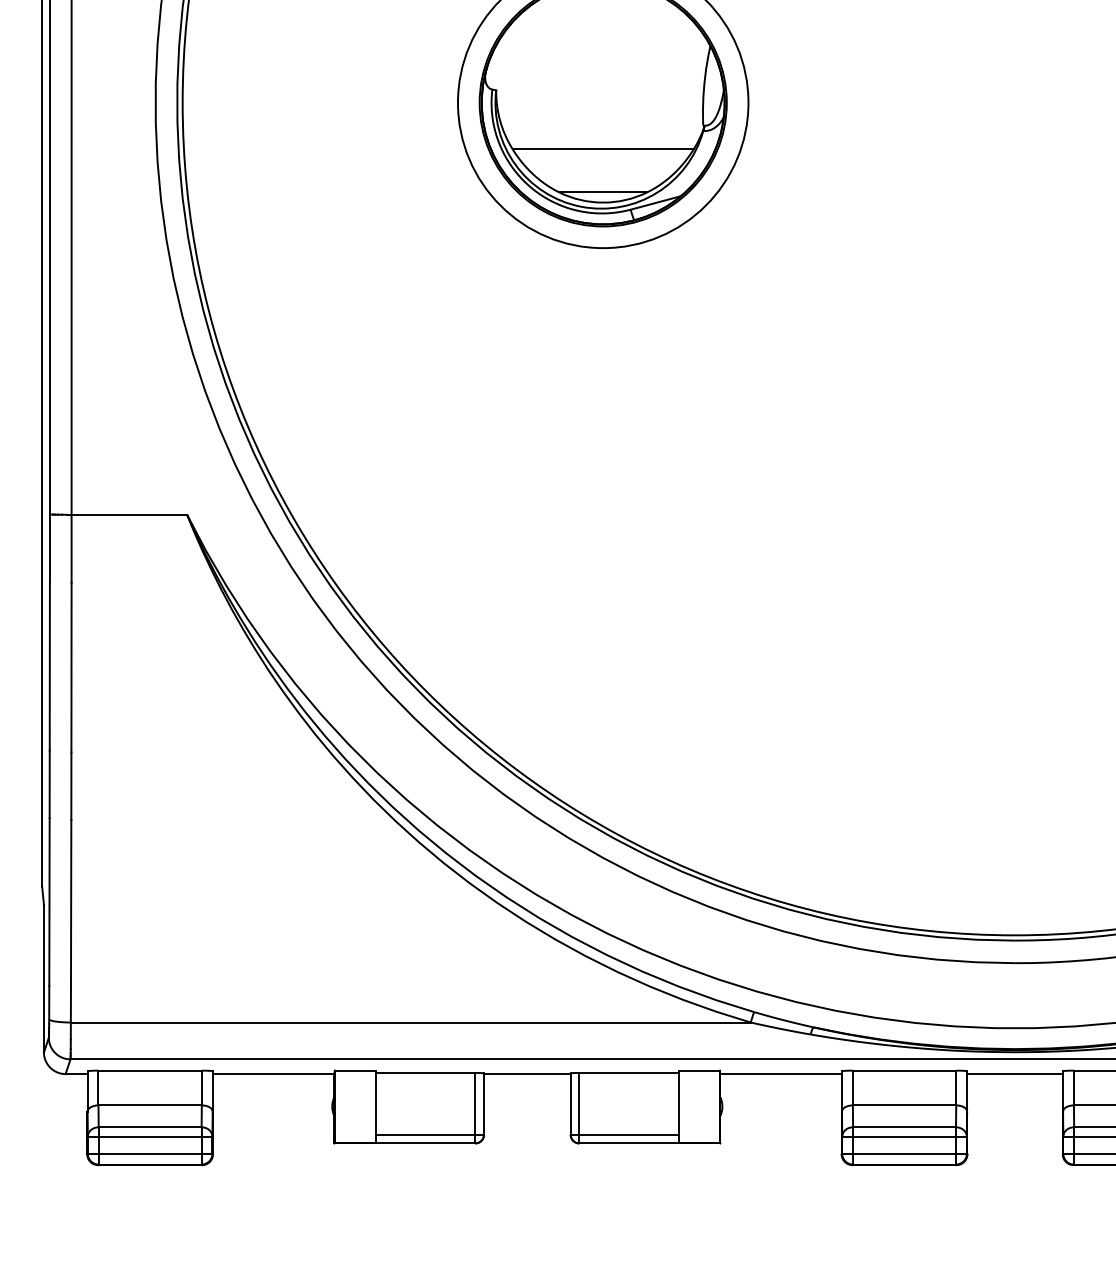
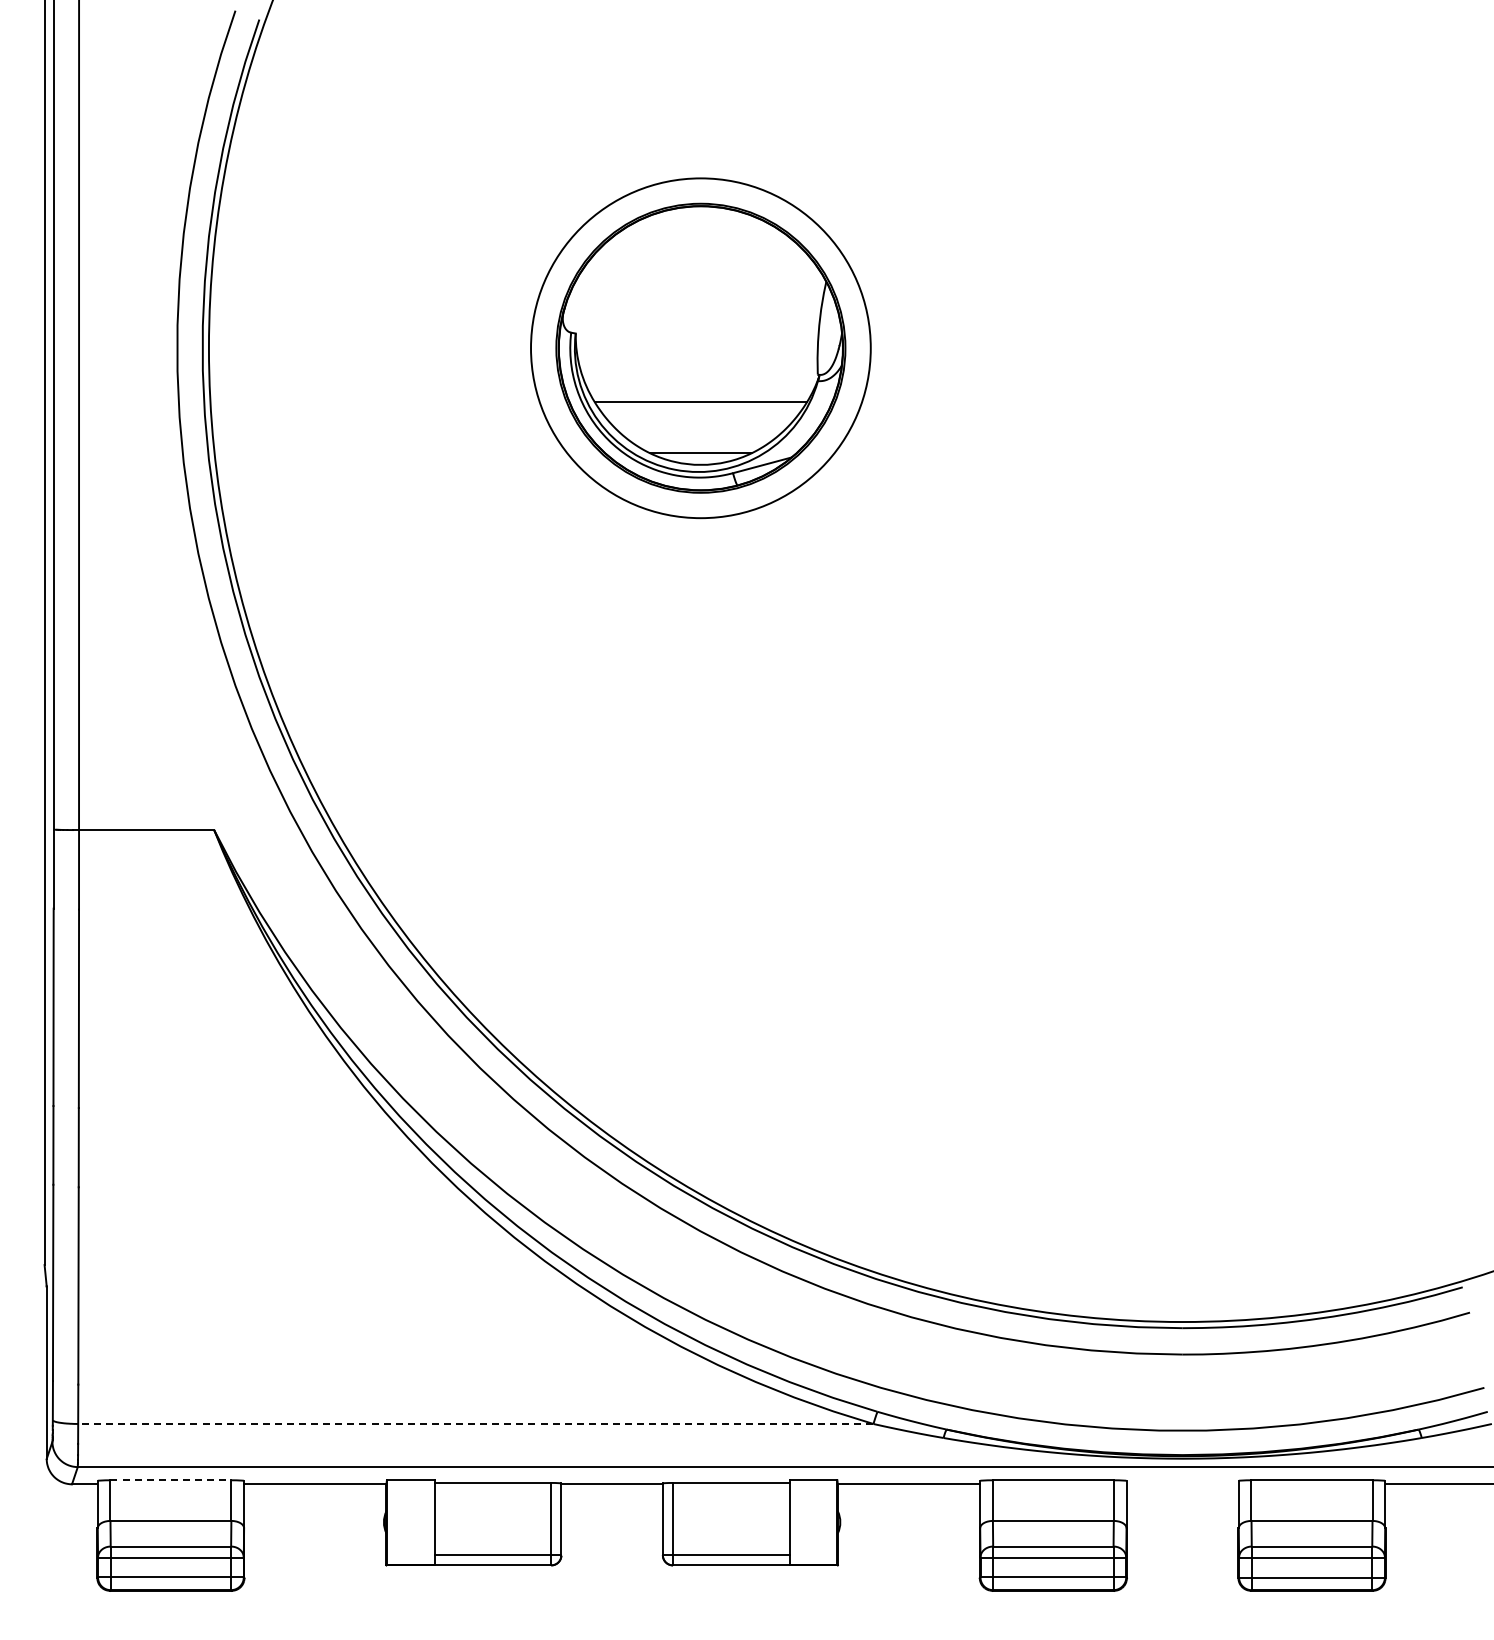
line: (410, 1022) -> (475, 1424), solid -> dashed
line: (149, 1070) -> (170, 1480), solid -> dashed
line: (1014, 1074) -> (1182, 1484), removed

